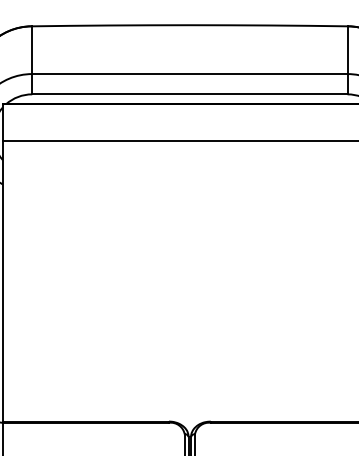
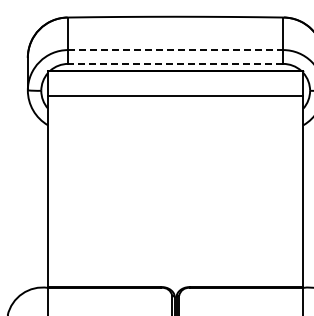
line: (189, 74) -> (175, 50), solid -> dashed
line: (189, 93) -> (175, 63), solid -> dashed

